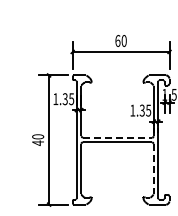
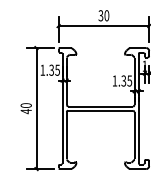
text: (117, 40) -> (100, 15), 60 -> 30
line: (117, 137) -> (100, 106), dashed -> solid
line: (153, 169) -> (134, 136), dashed -> solid

